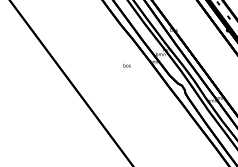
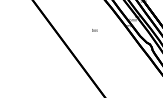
text: (126, 65) -> (94, 30), moved

